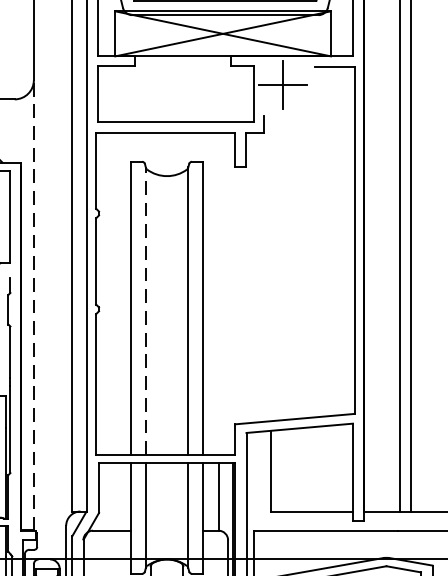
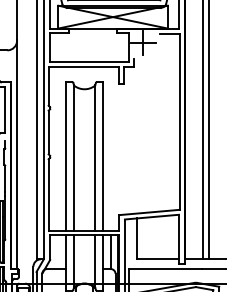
line: (34, 304) -> (17, 154), dashed -> solid
line: (145, 310) -> (73, 157), dashed -> solid

